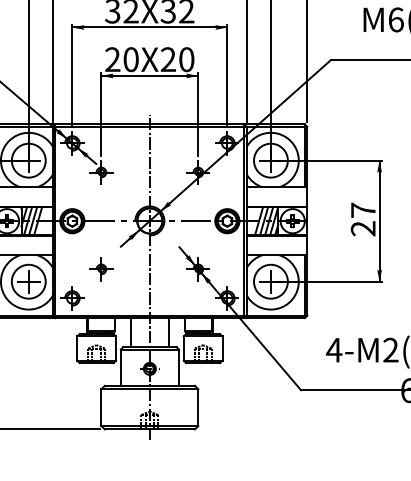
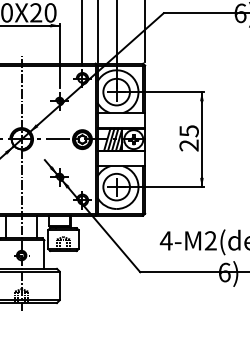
text: (363, 210) -> (189, 131), 27 -> 25

